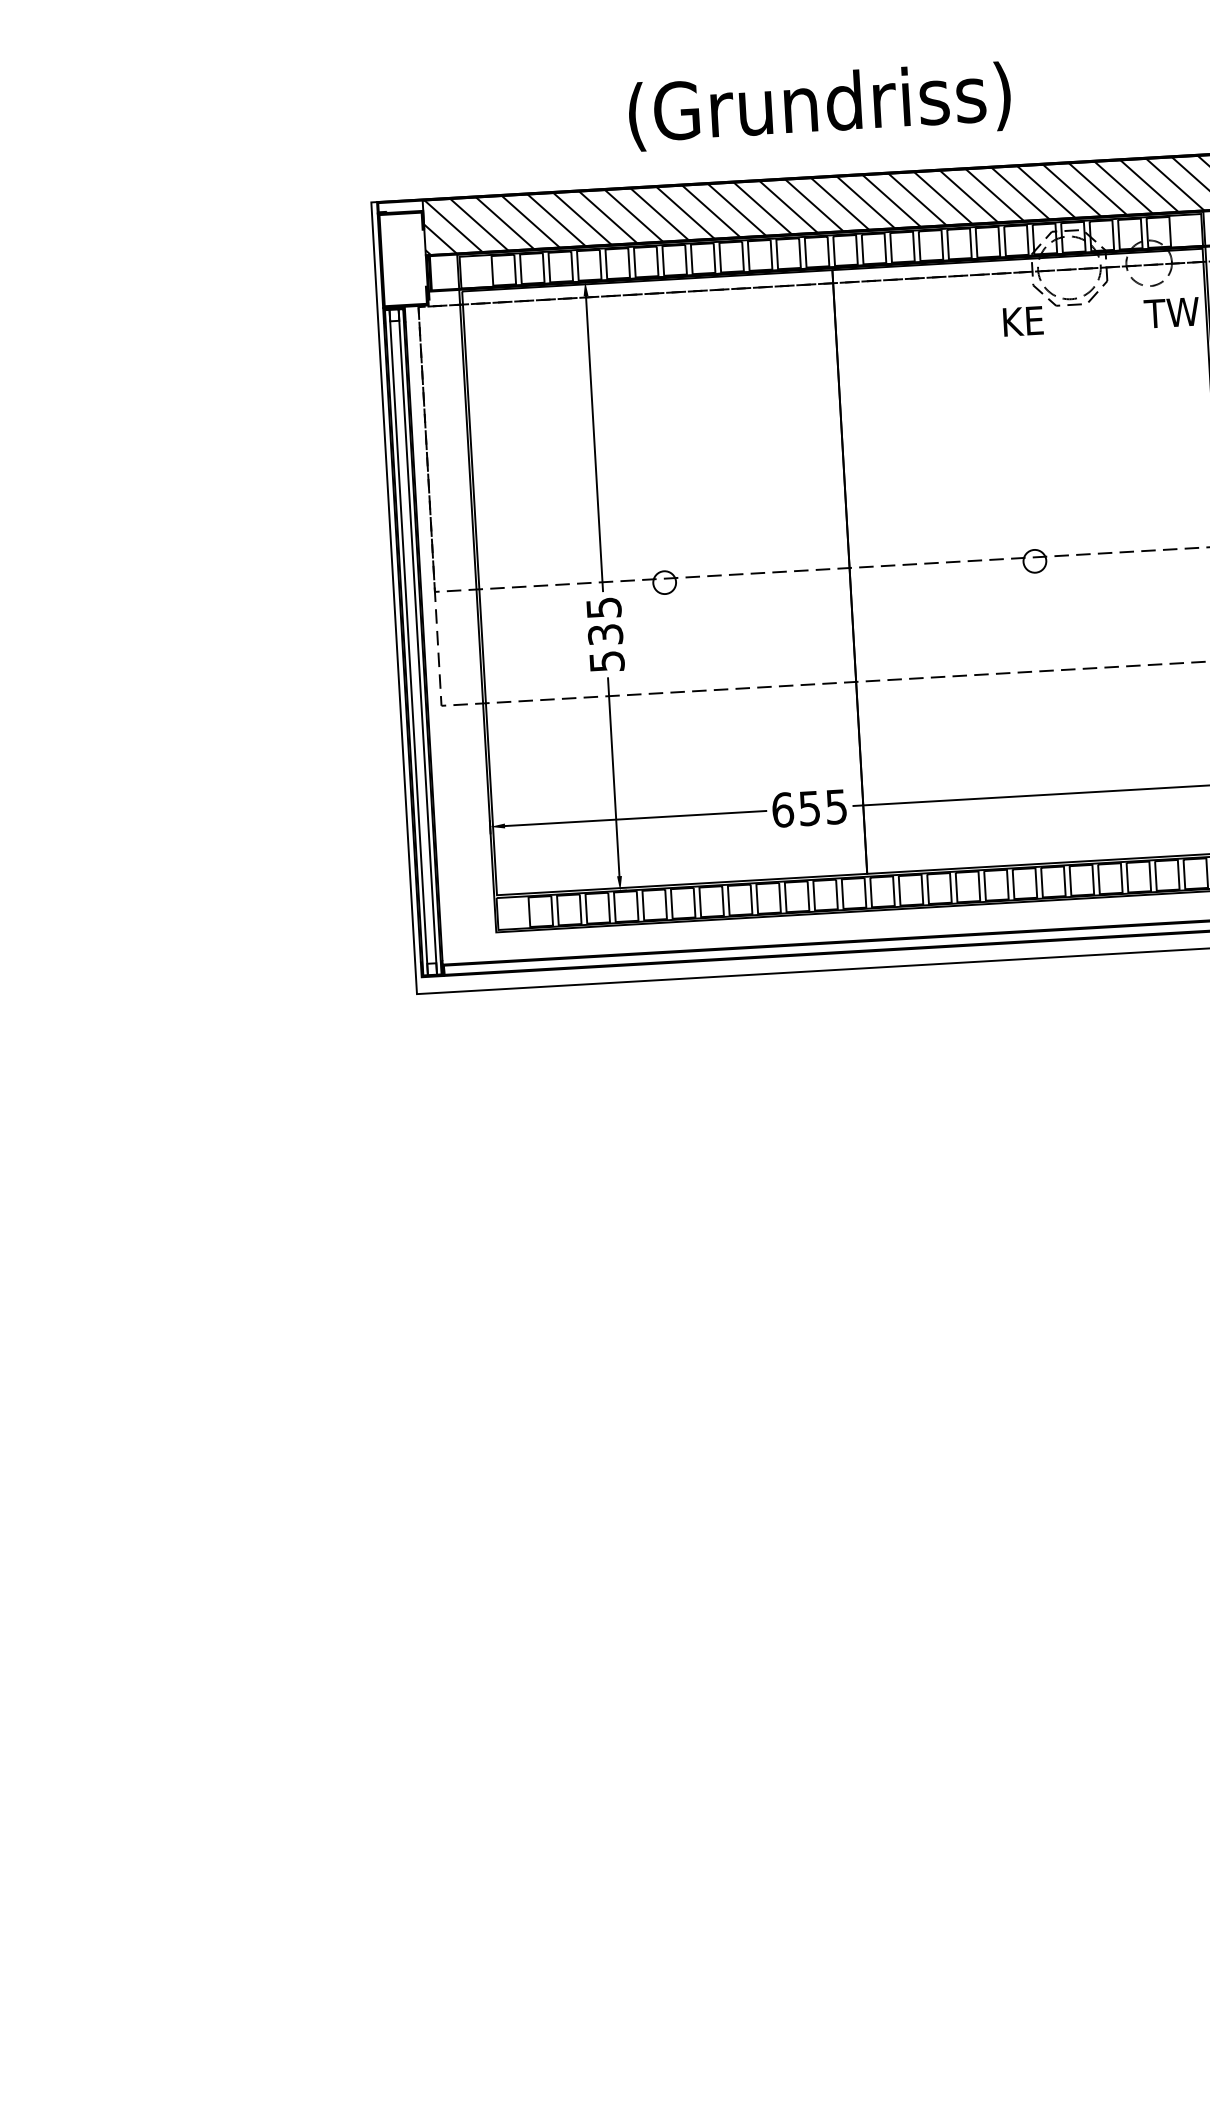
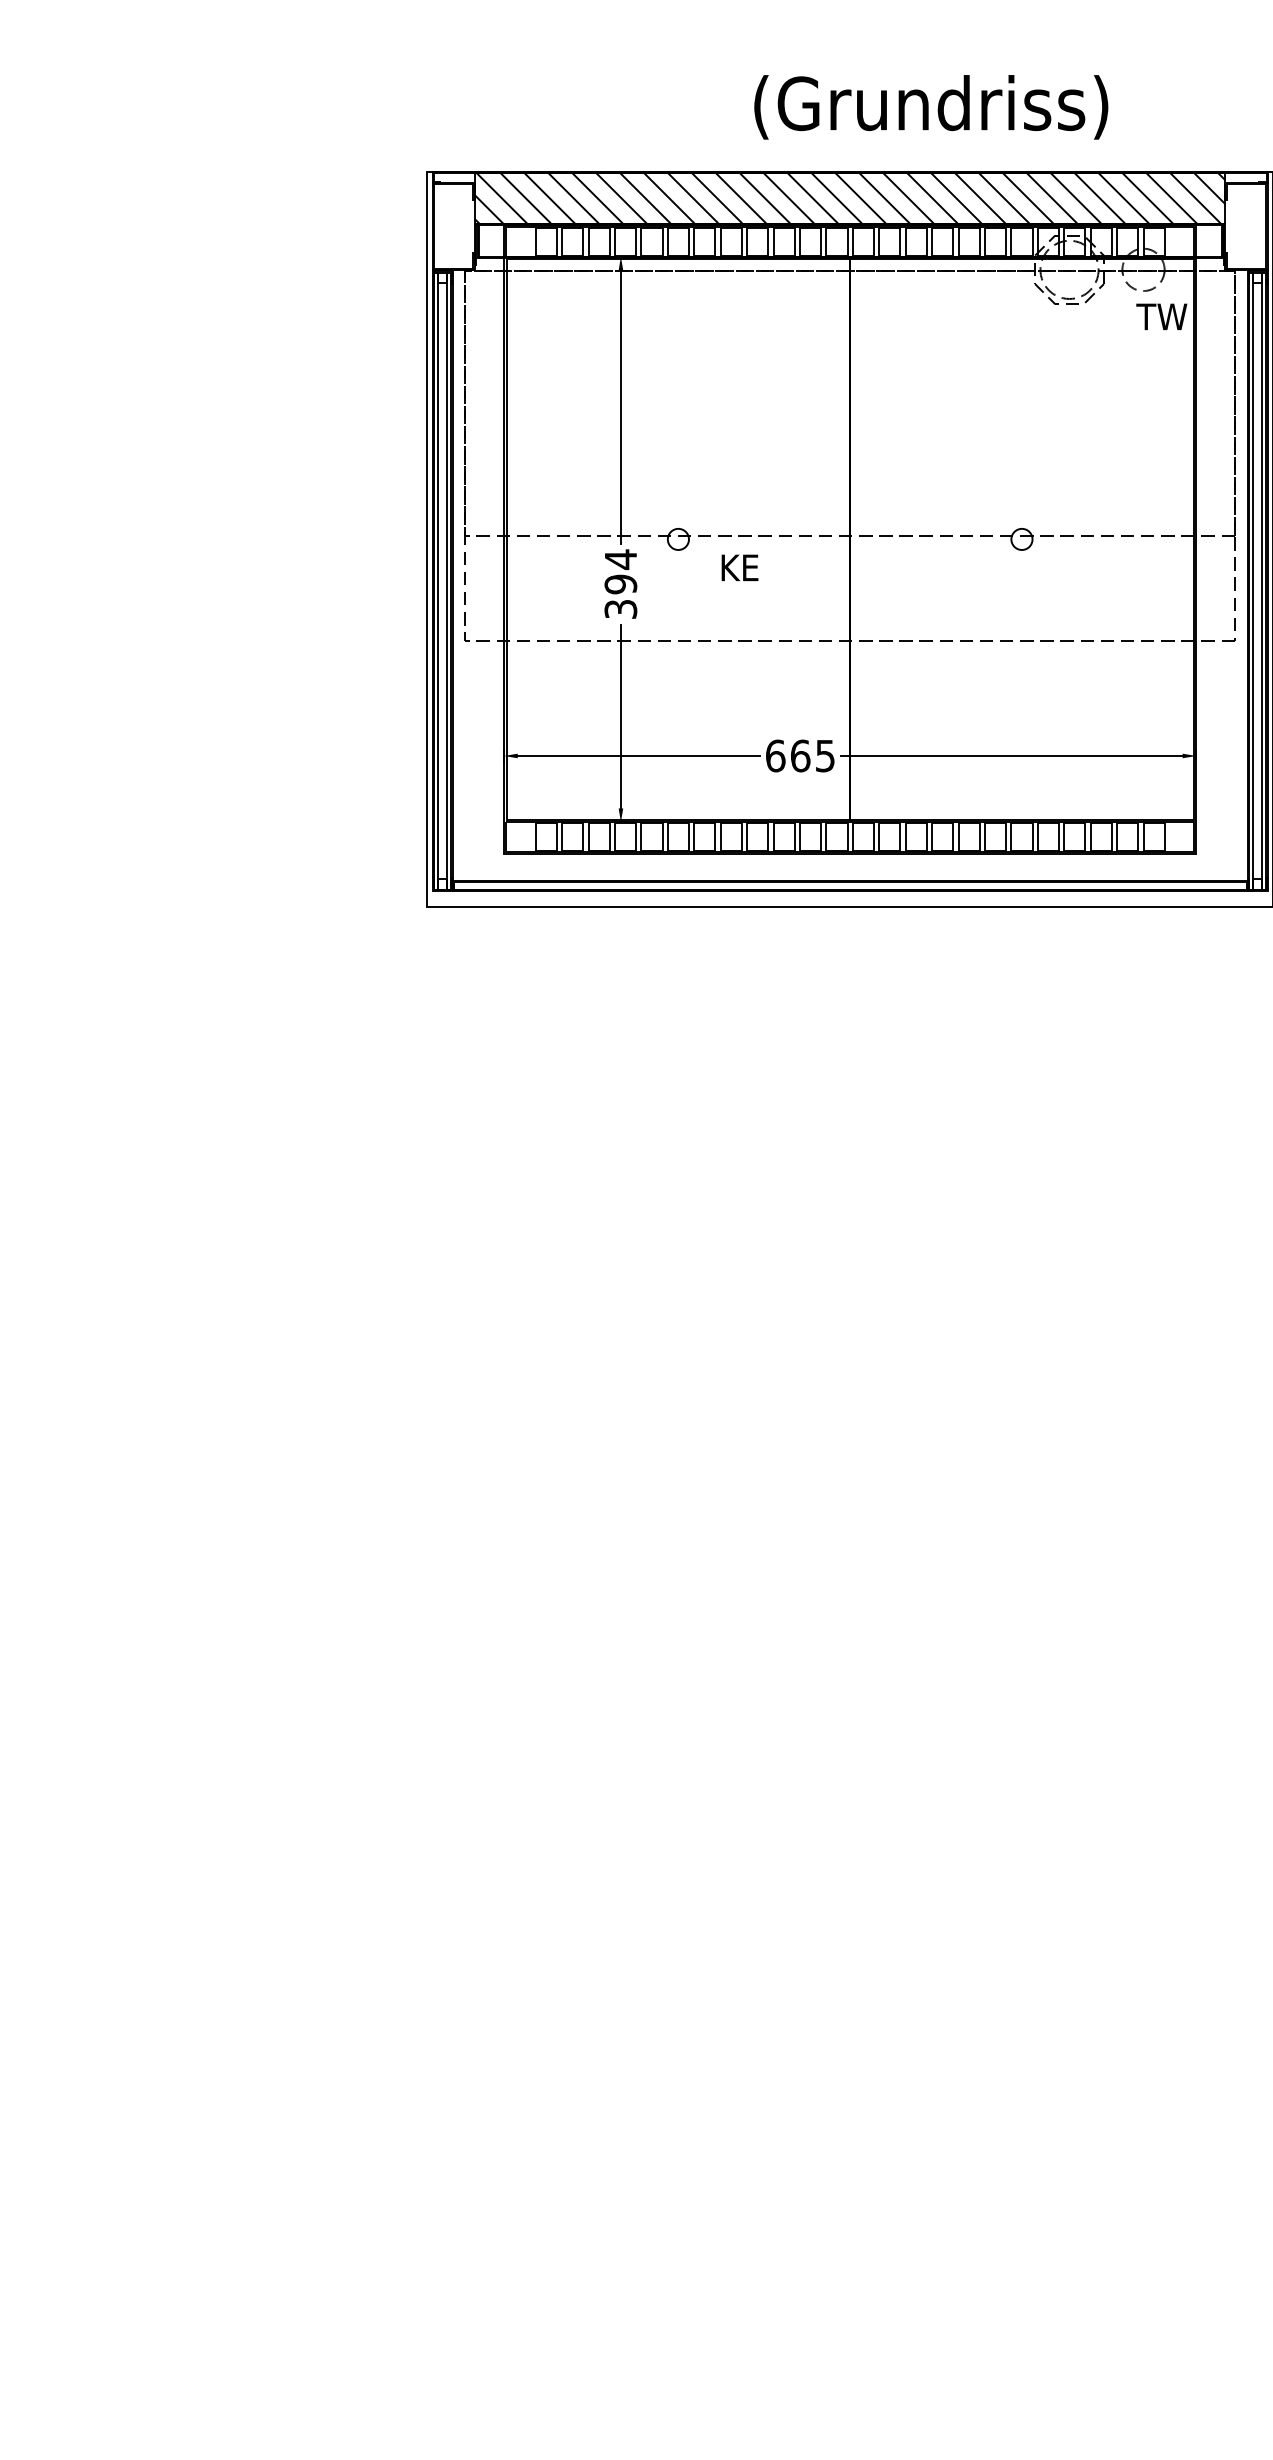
text: (820, 106) -> (931, 107), moved
text: (1022, 321) -> (739, 567), moved
text: (605, 633) -> (620, 583), 535 -> 394
text: (809, 807) -> (800, 755), 655 -> 665

